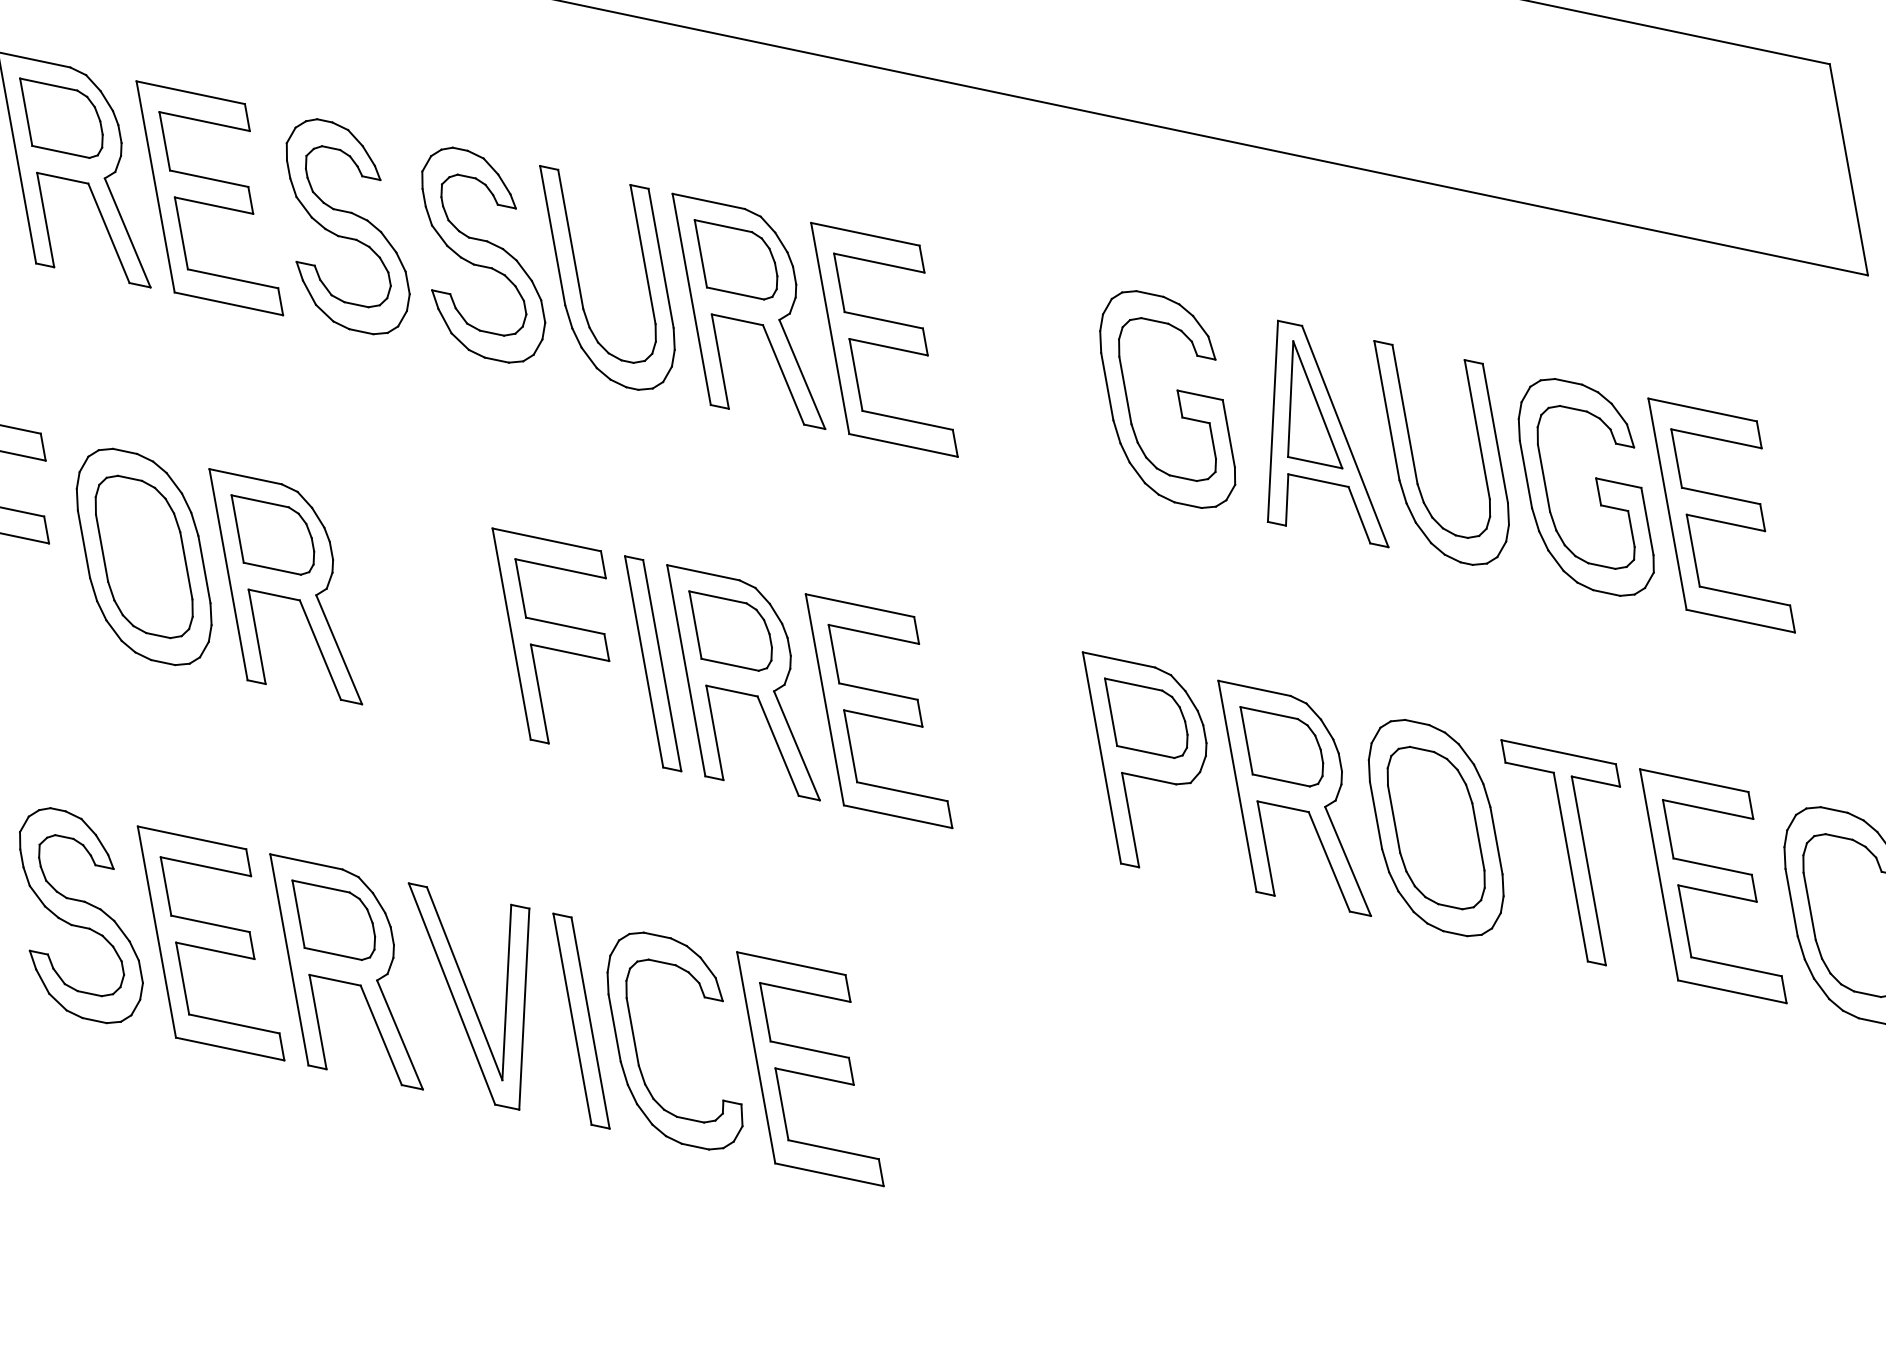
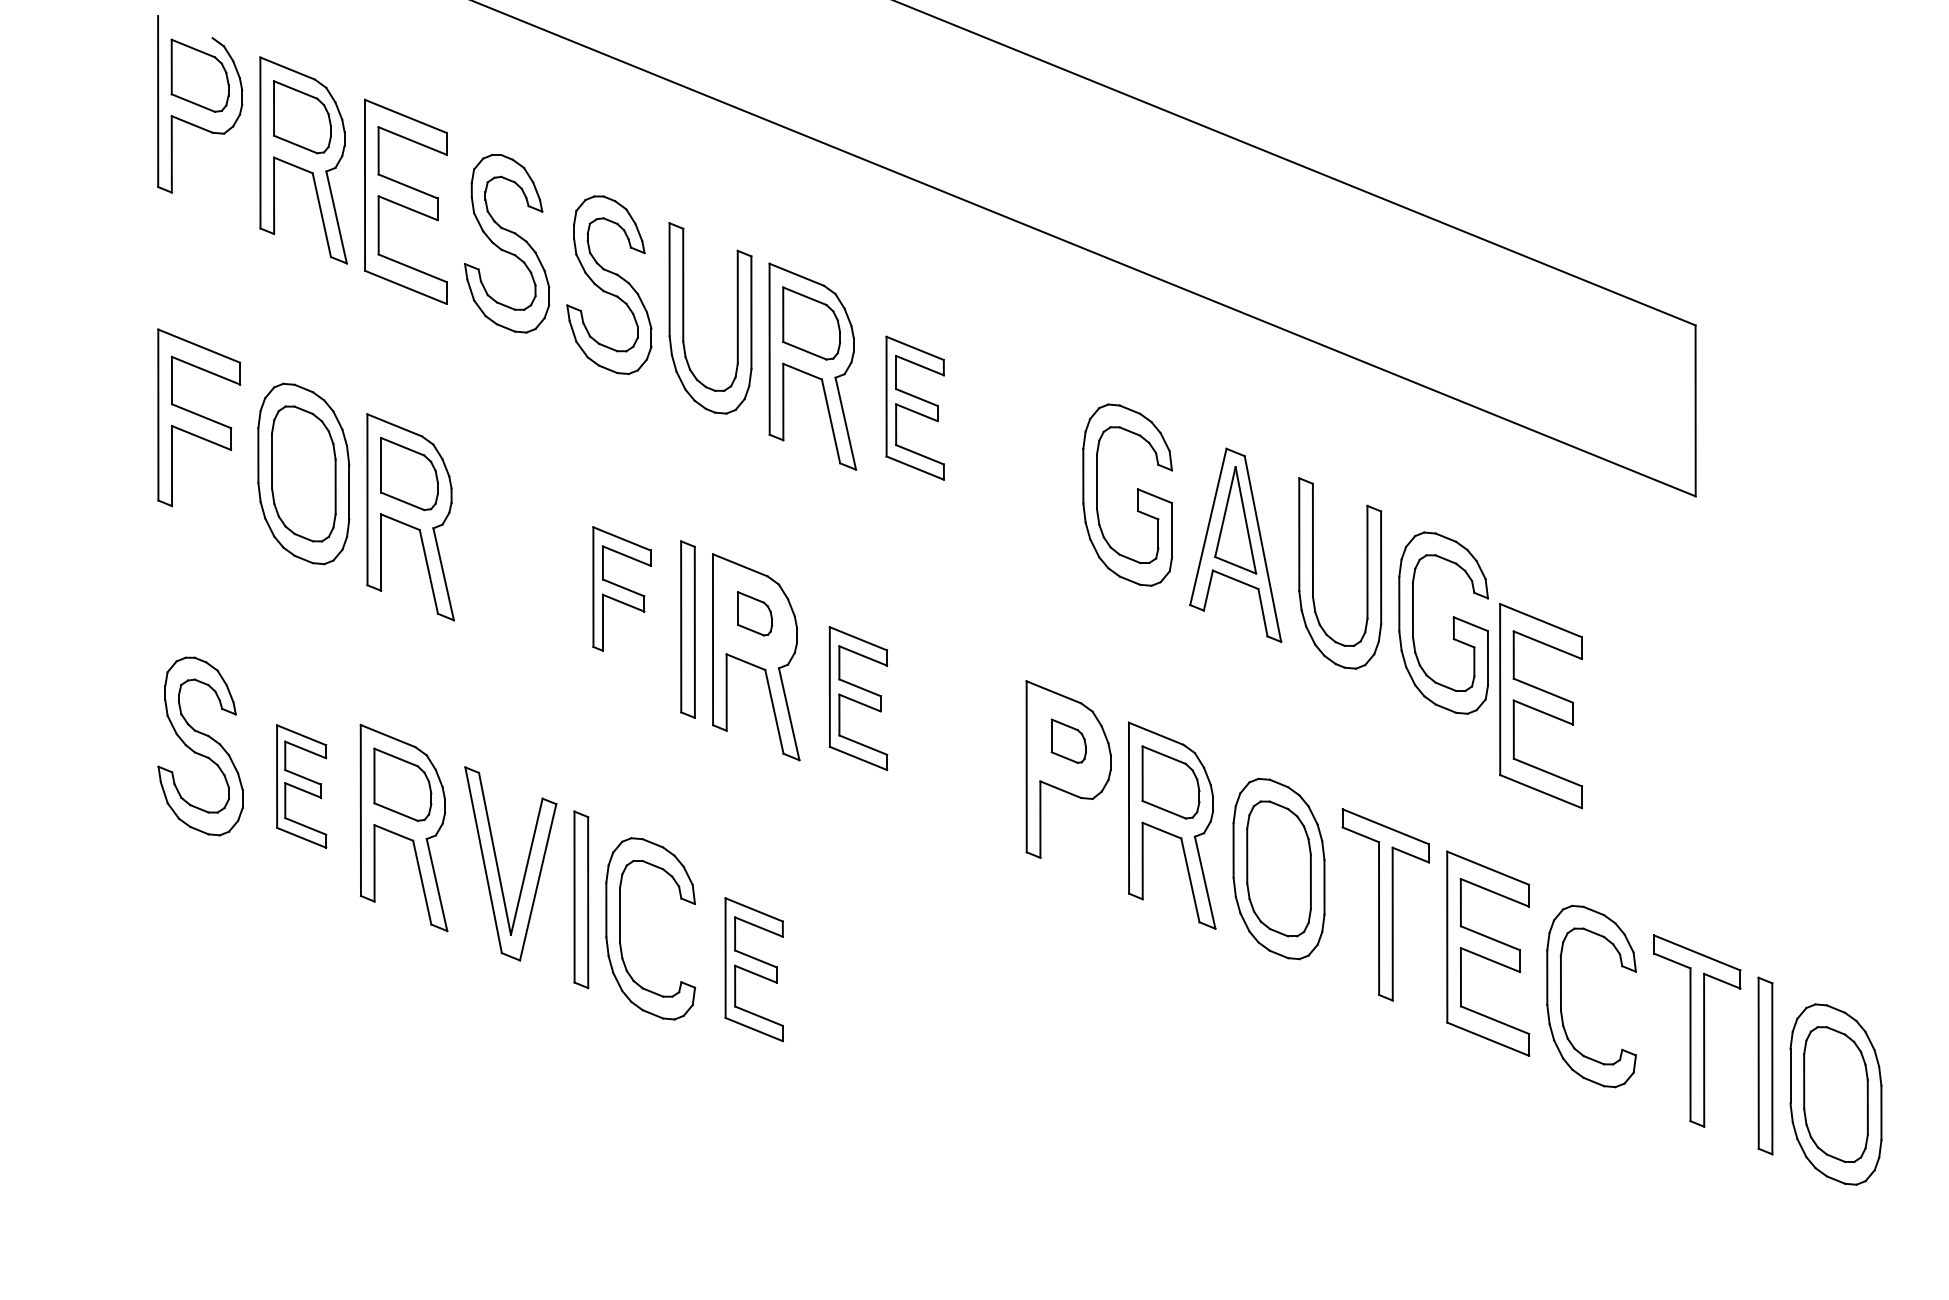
part: (884, 340) -> (915, 408), size x0.7
part: (1721, 516) -> (1540, 706), moved
part: (561, 627) -> (621, 588), size x0.7
part: (731, 629) -> (754, 613), size x0.6
part: (879, 710) -> (858, 698), size x0.7
part: (1147, 717) -> (1068, 741), size x0.6
part: (210, 943) -> (301, 786), size x0.6
part: (810, 1068) -> (754, 969), size x0.7

